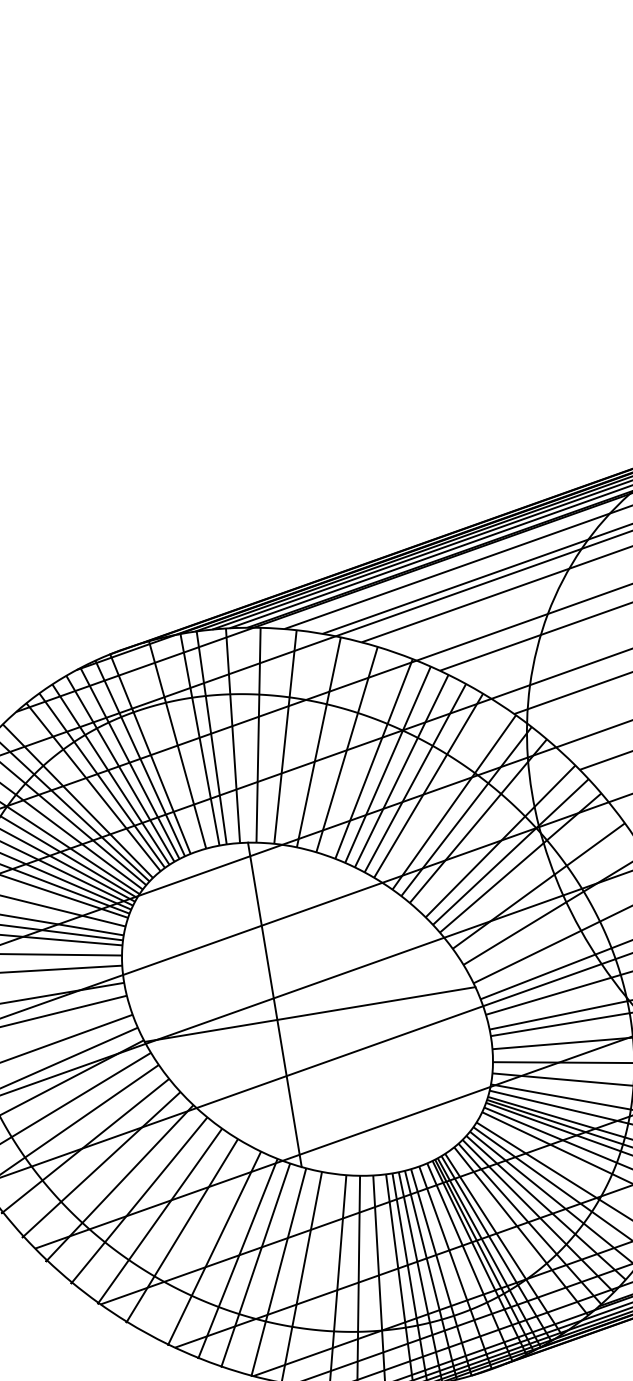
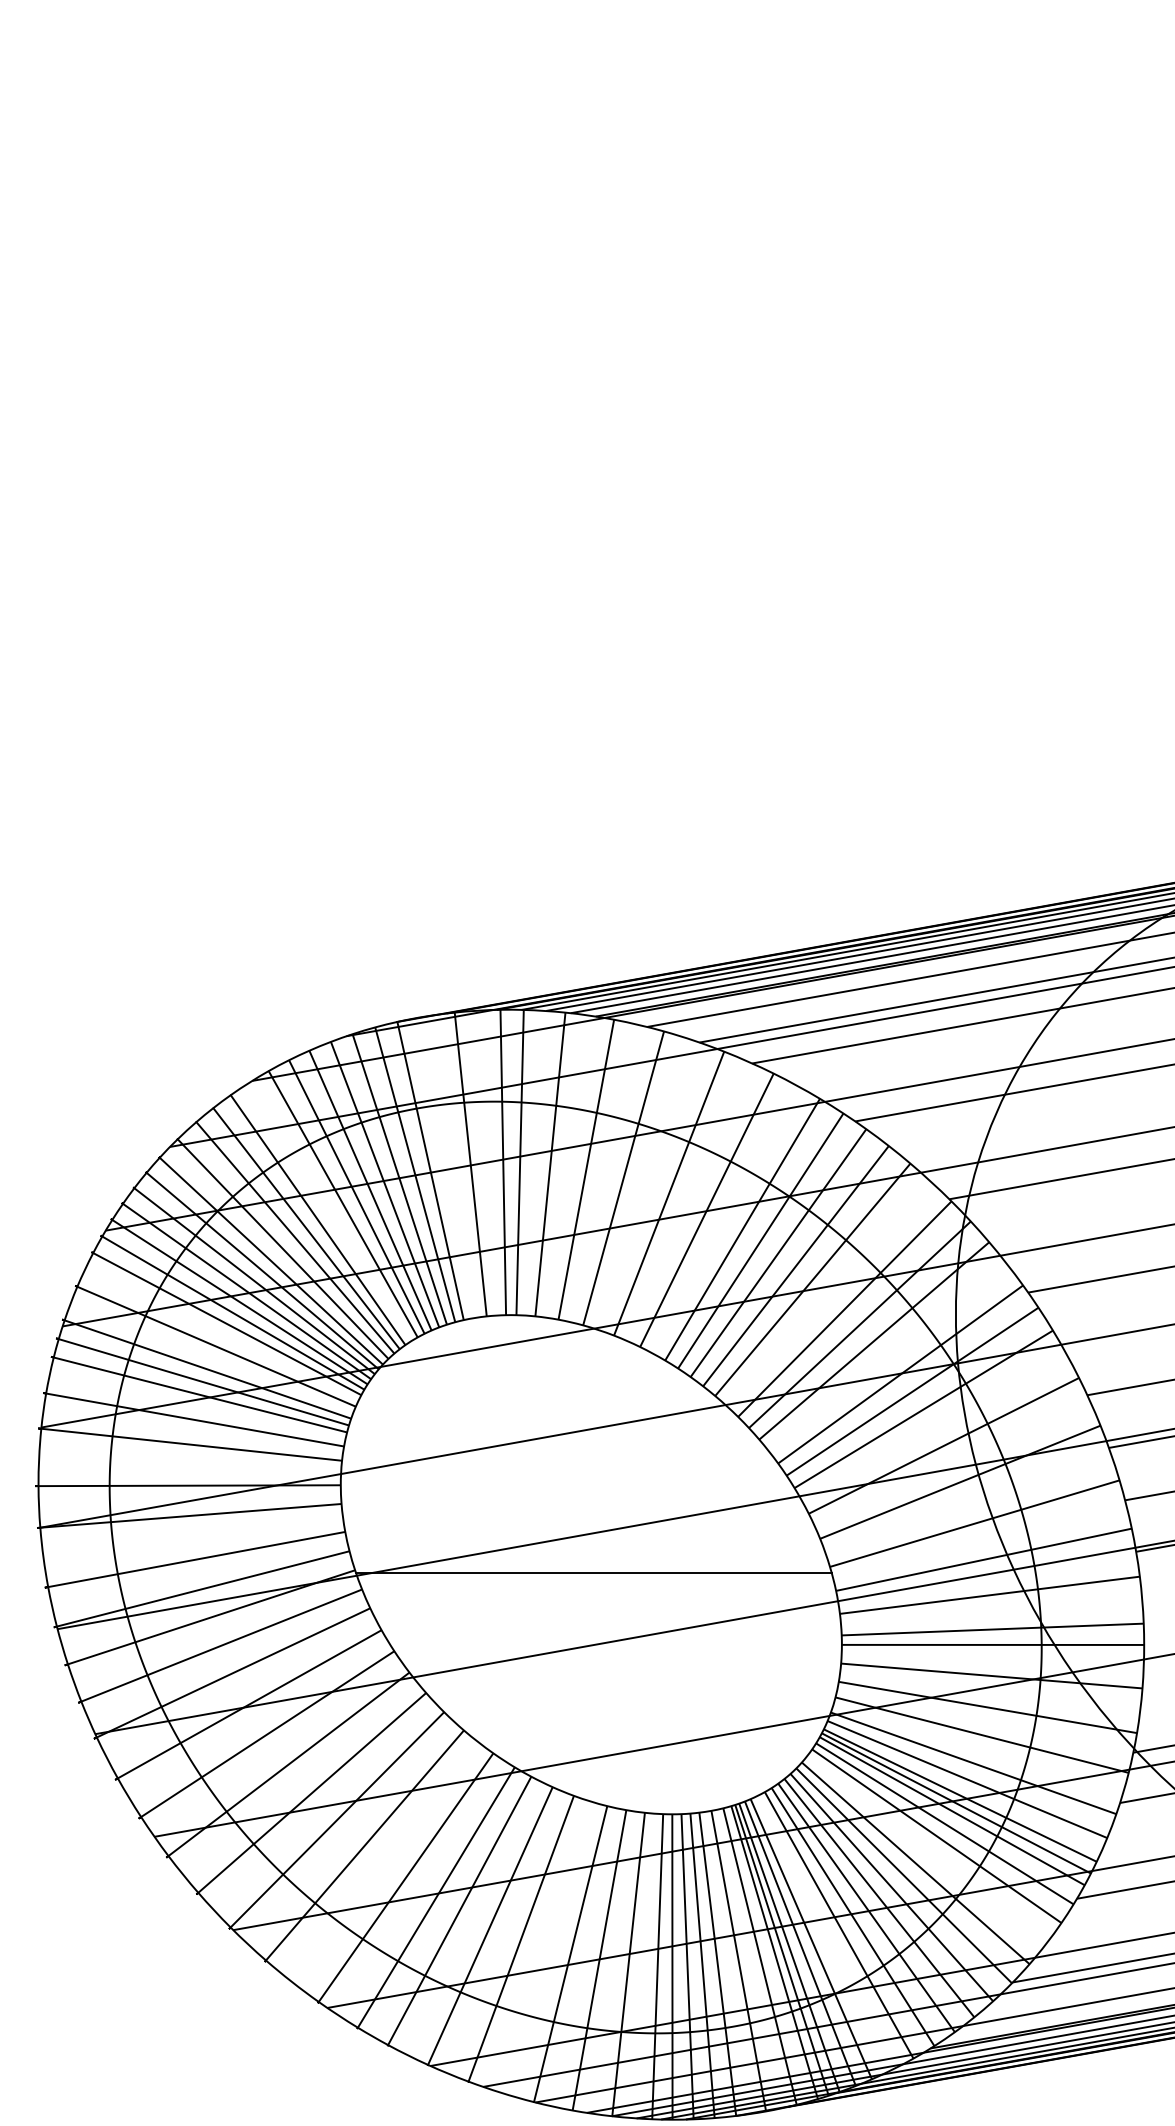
line: (274, 1004) -> (546, 1550), removed

